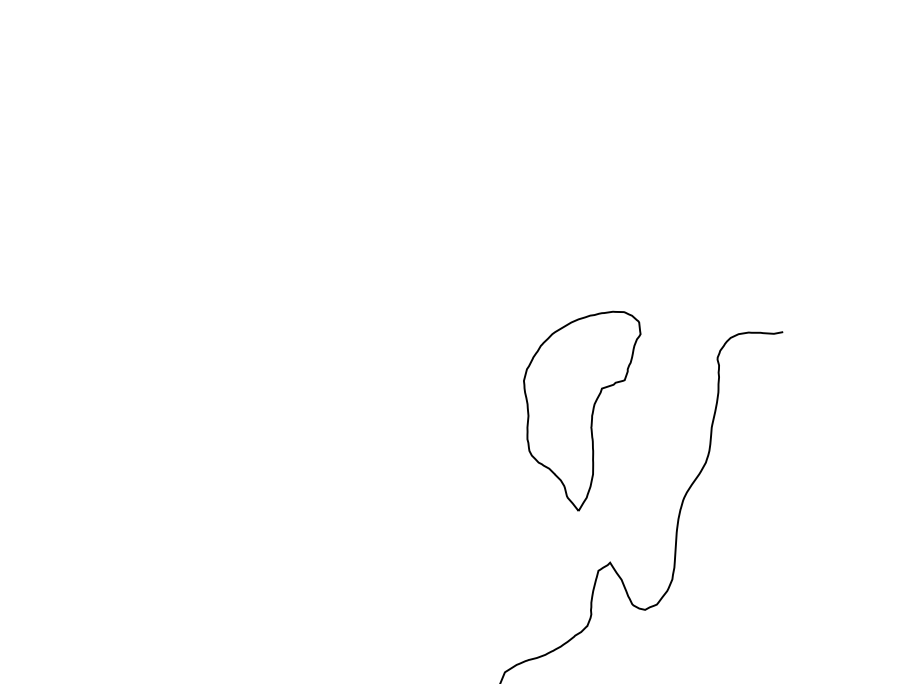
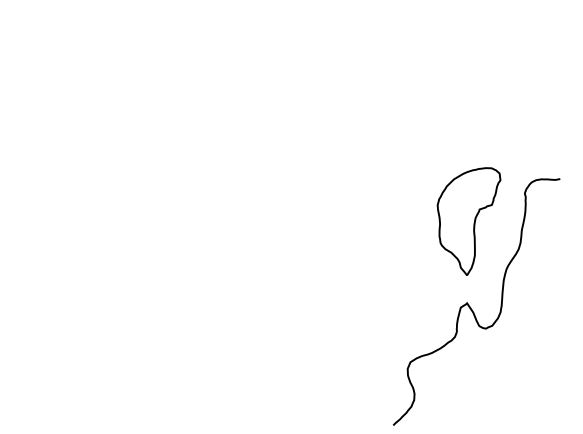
part: (581, 410) -> (468, 221), moved

